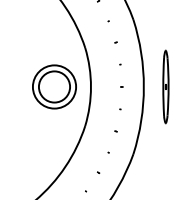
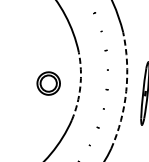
part: (54, 86) -> (48, 83), size x0.6
arc: (90, 86) -> (79, 86), solid -> dashed
arc: (143, 86) -> (125, 91), solid -> dashed

